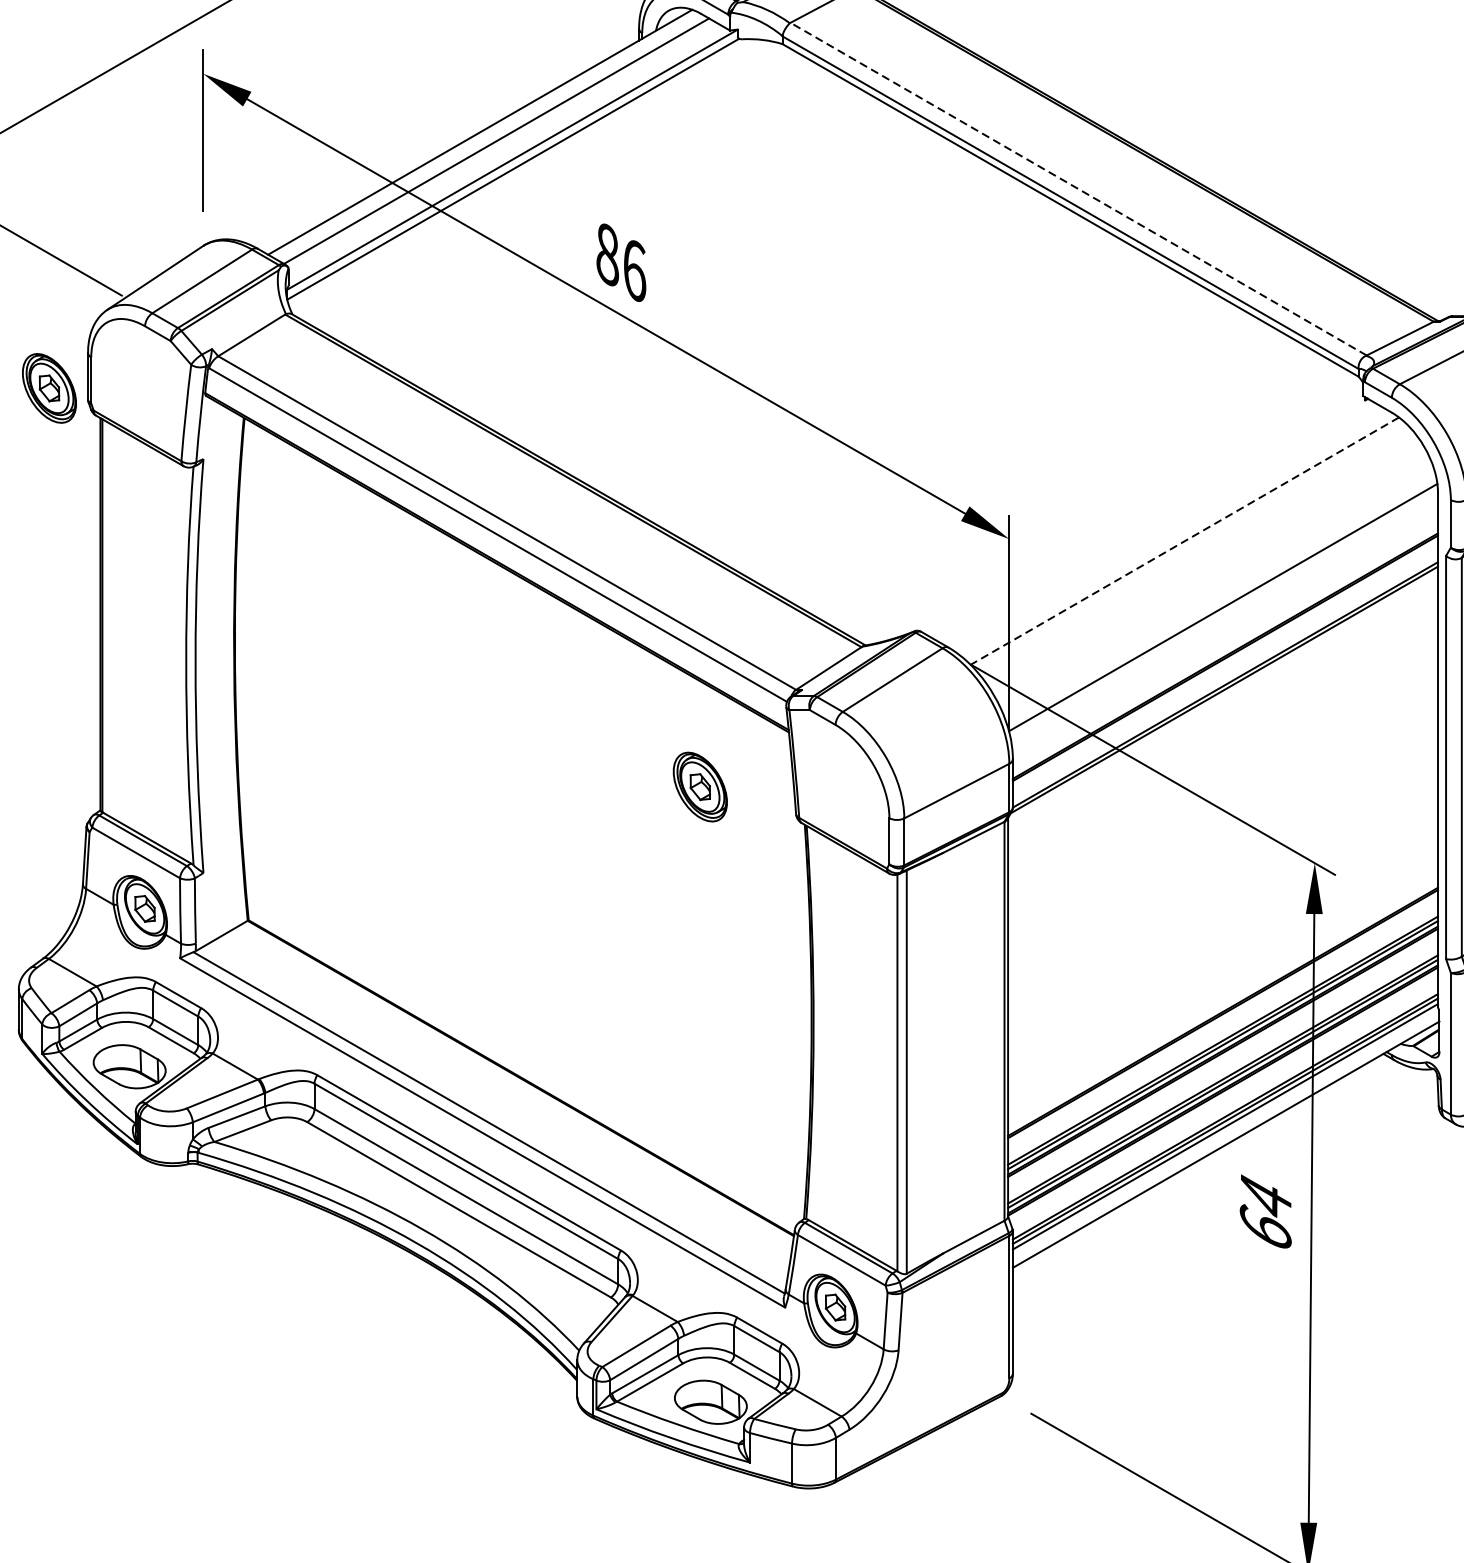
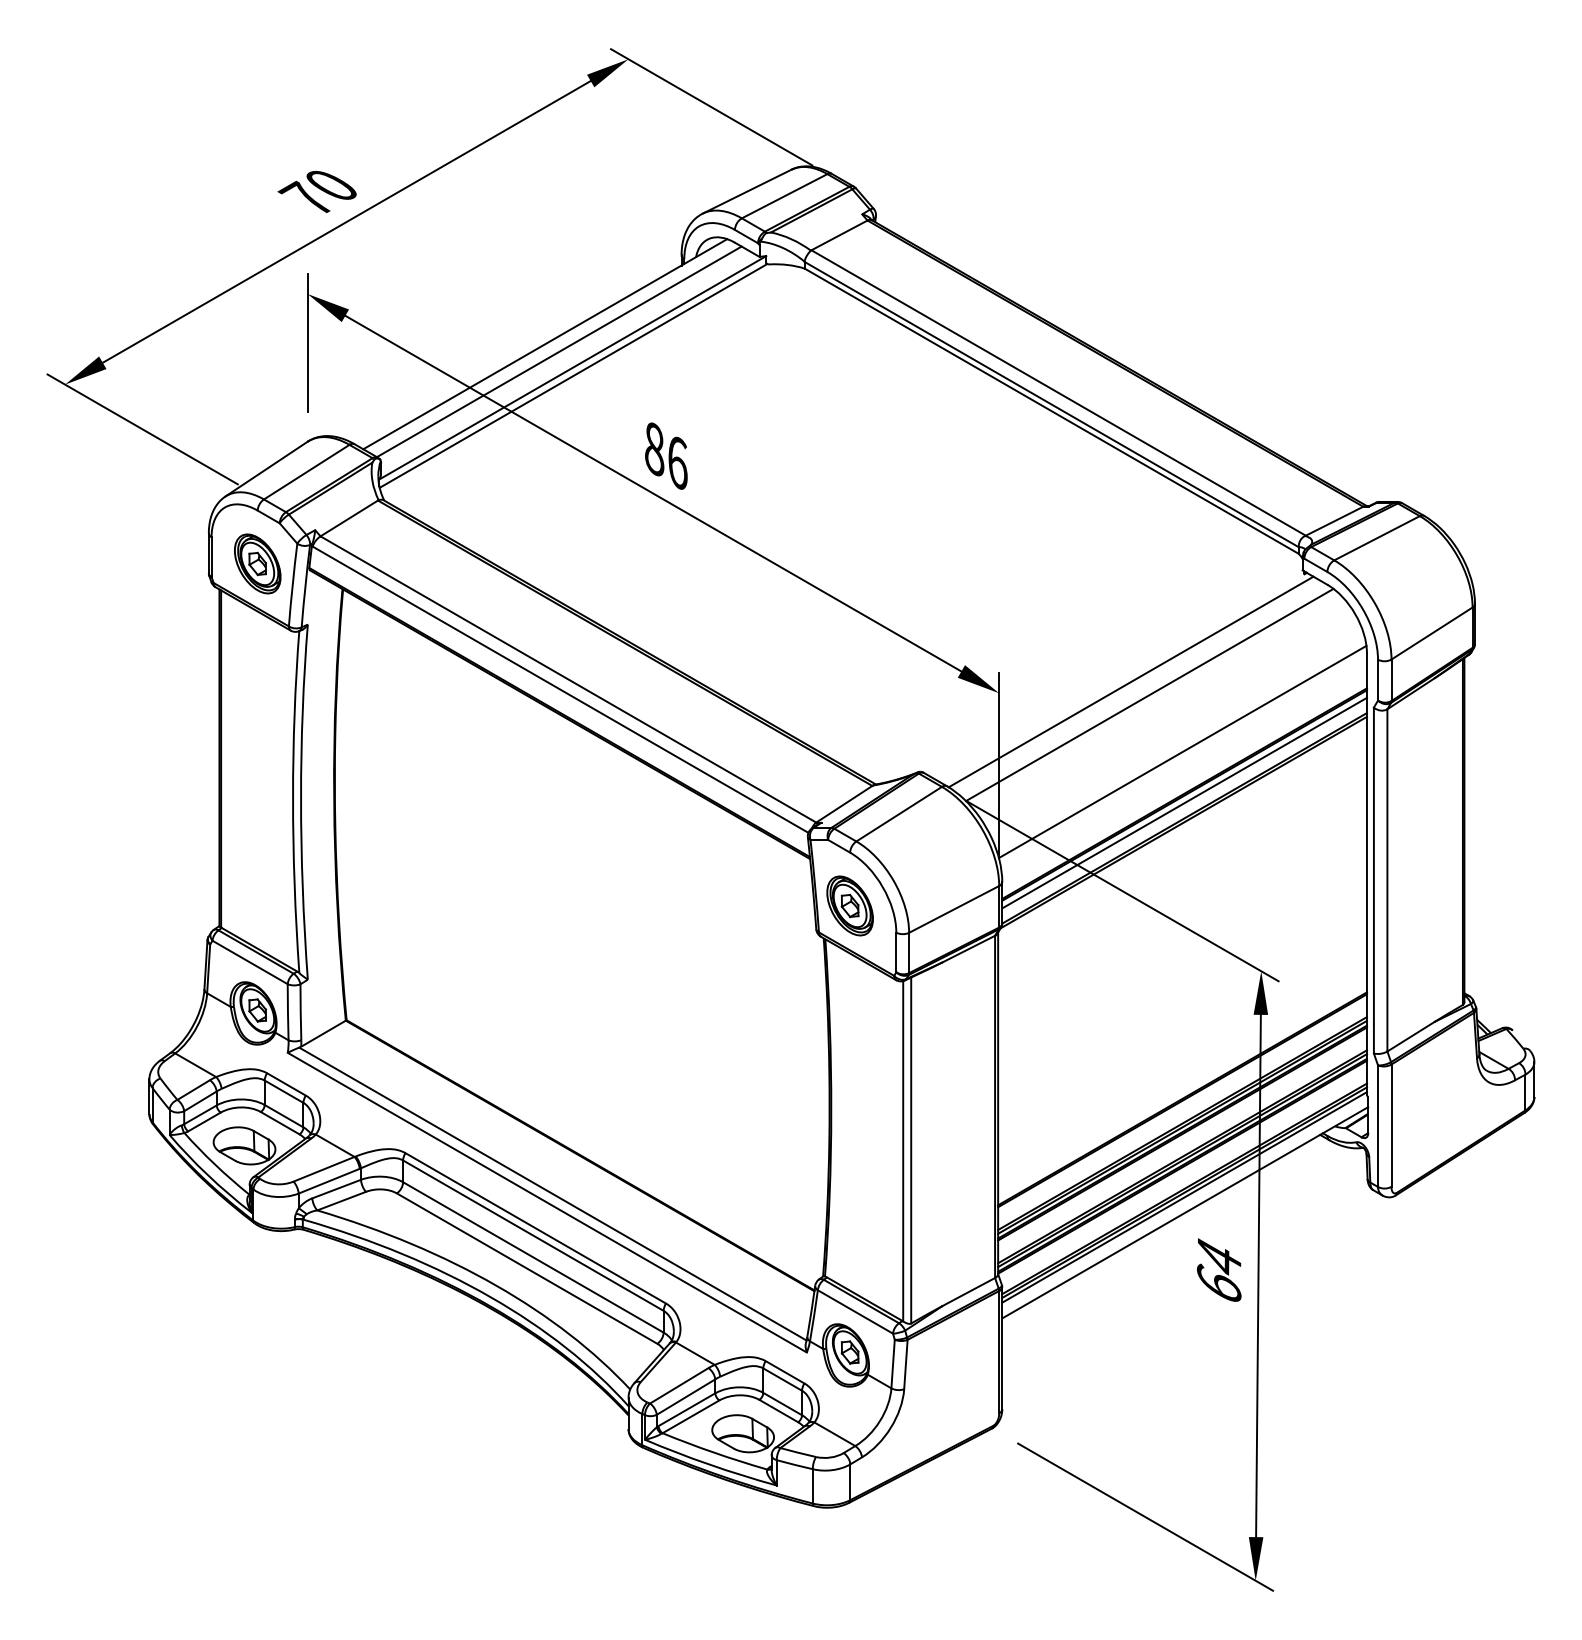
line: (1078, 188) -> (1058, 392), dashed -> solid
part: (49, 387) -> (257, 563), moved
line: (1162, 525) -> (1130, 681), added
line: (1184, 541) -> (1149, 695), dashed -> solid
line: (1225, 666) -> (1184, 802), added
part: (699, 786) -> (849, 905), moved

